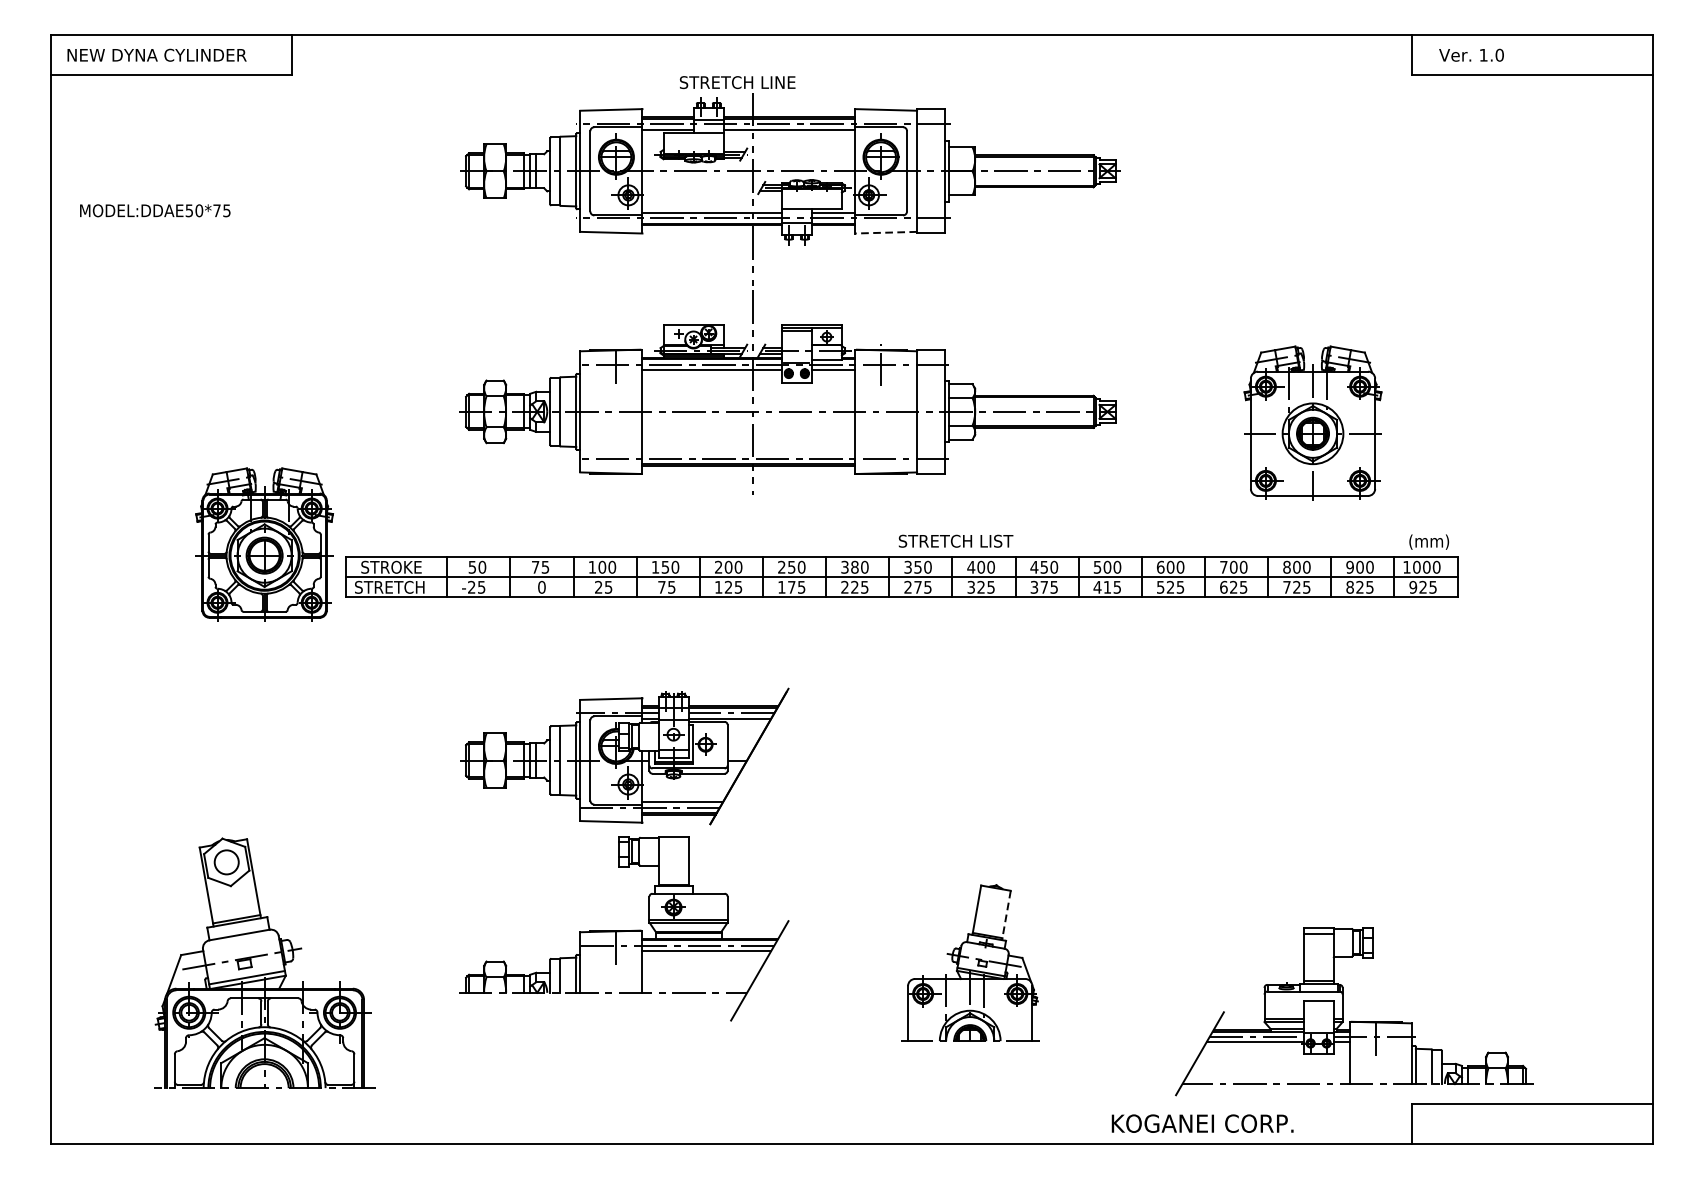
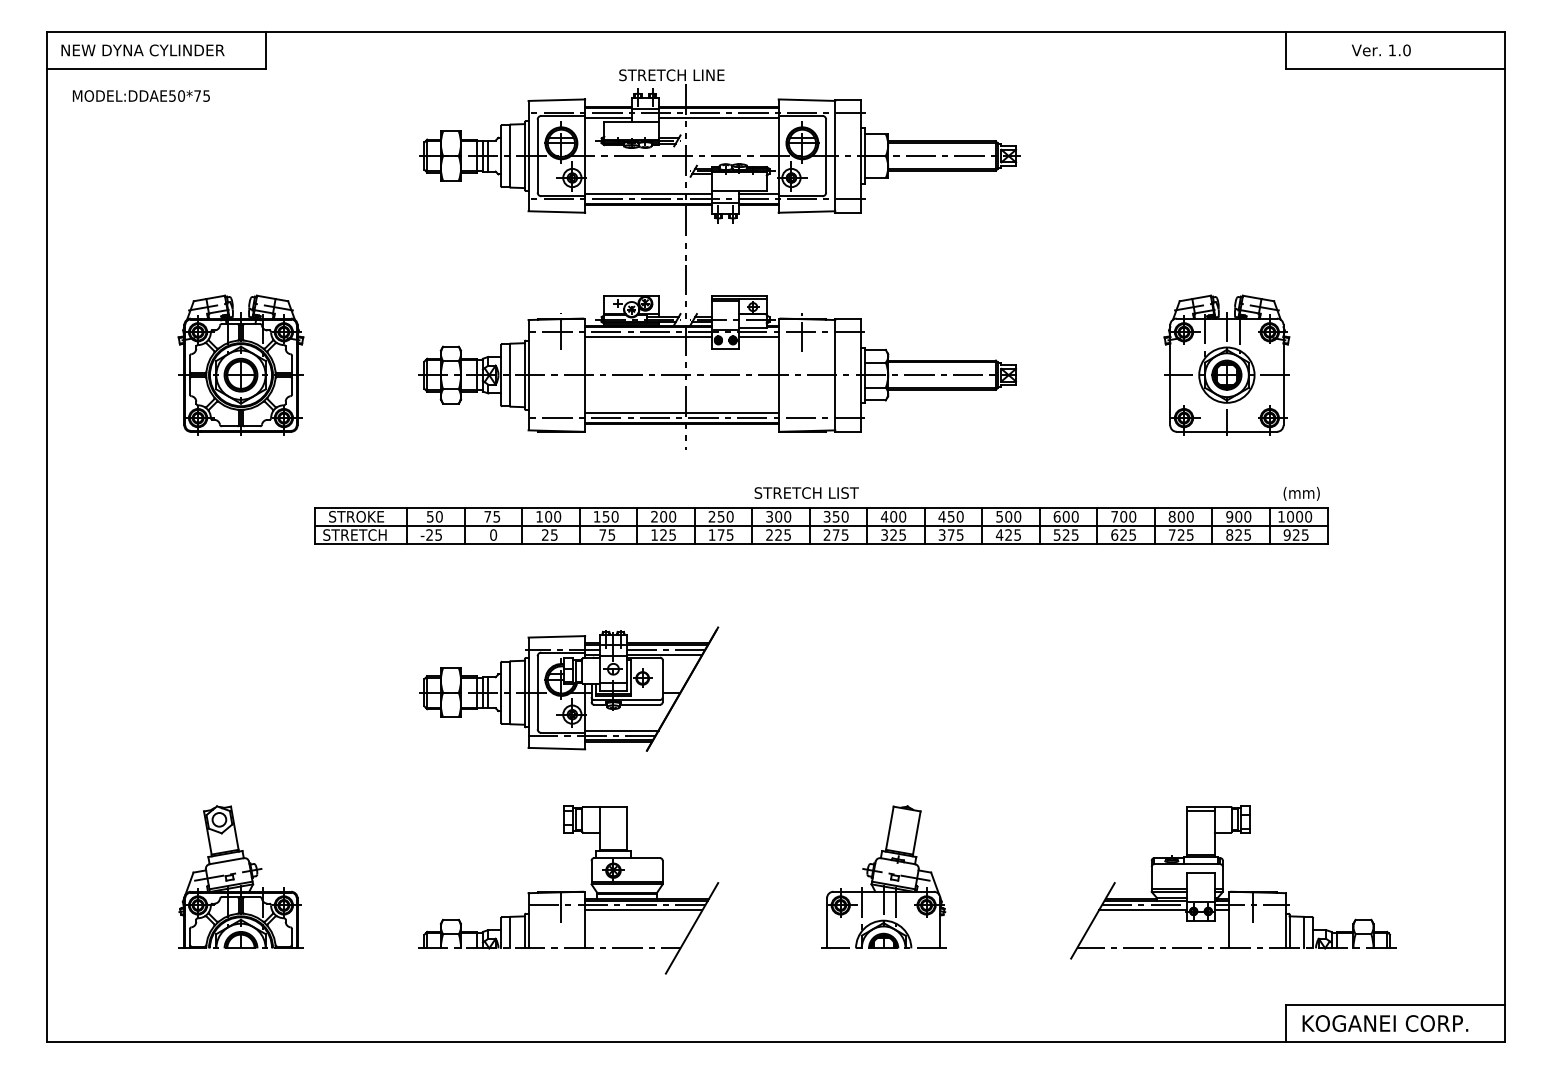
text: (1471, 55) -> (1381, 50), moved
text: (154, 210) -> (140, 95), moved
line: (885, 233) -> (806, 212), dashed -> solid
part: (1312, 422) -> (1226, 364), moved
line: (748, 453) -> (681, 413), added
text: (955, 540) -> (806, 492), moved
part: (264, 543) -> (240, 364), moved
text: (854, 566) -> (778, 516), 380 -> 300
text: (1107, 586) -> (1008, 534), 415 -> 425
line: (1006, 915) -> (916, 833), dashed -> solid
part: (624, 928) -> (568, 889), moved
part: (264, 962) -> (240, 876), size x0.62
part: (1354, 1020) -> (1233, 890), moved
text: (1202, 1123) -> (1385, 1023), moved

